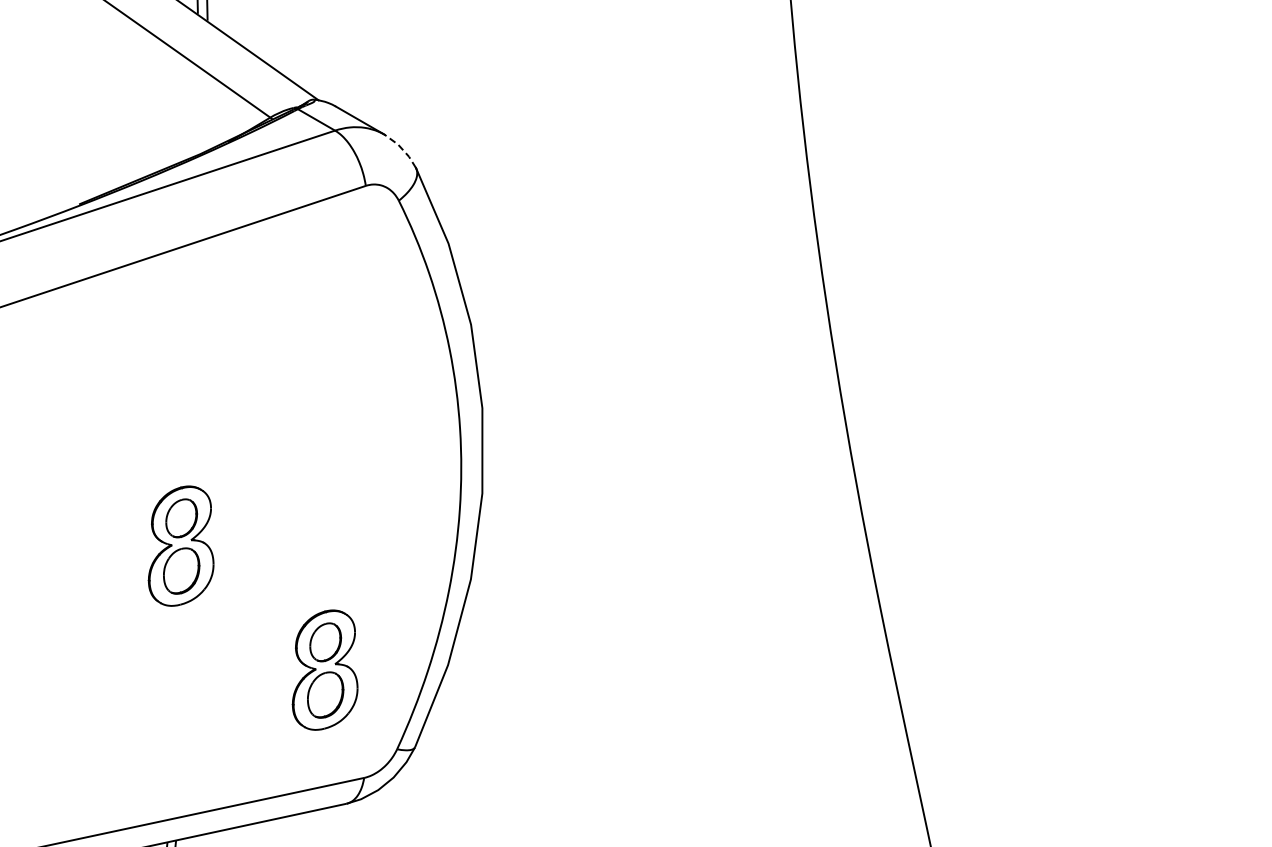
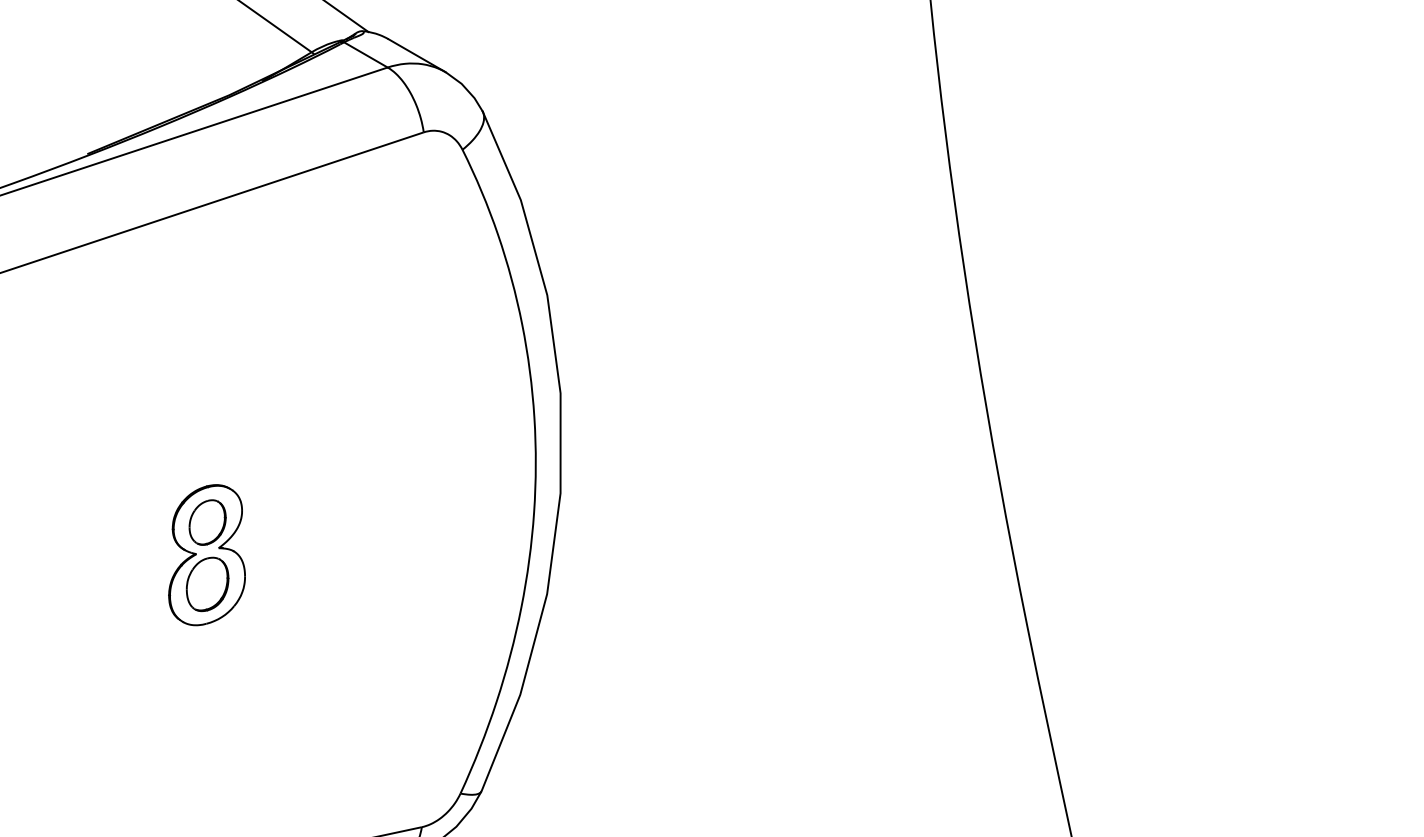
line: (402, 149) -> (466, 89), dashed -> solid
part: (324, 669) -> (375, 699), removed

